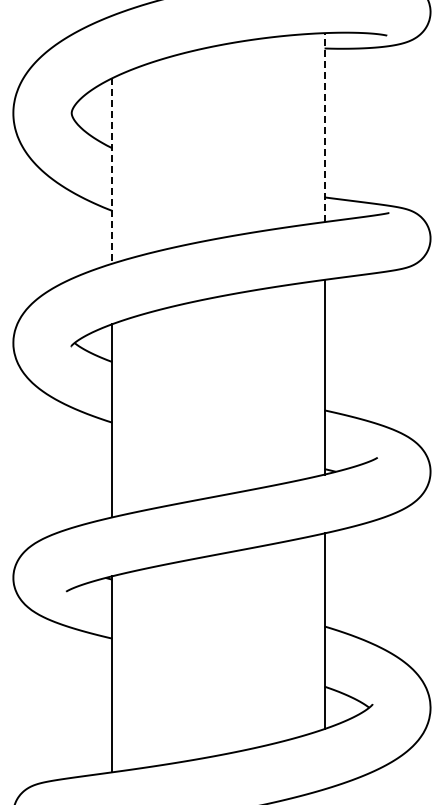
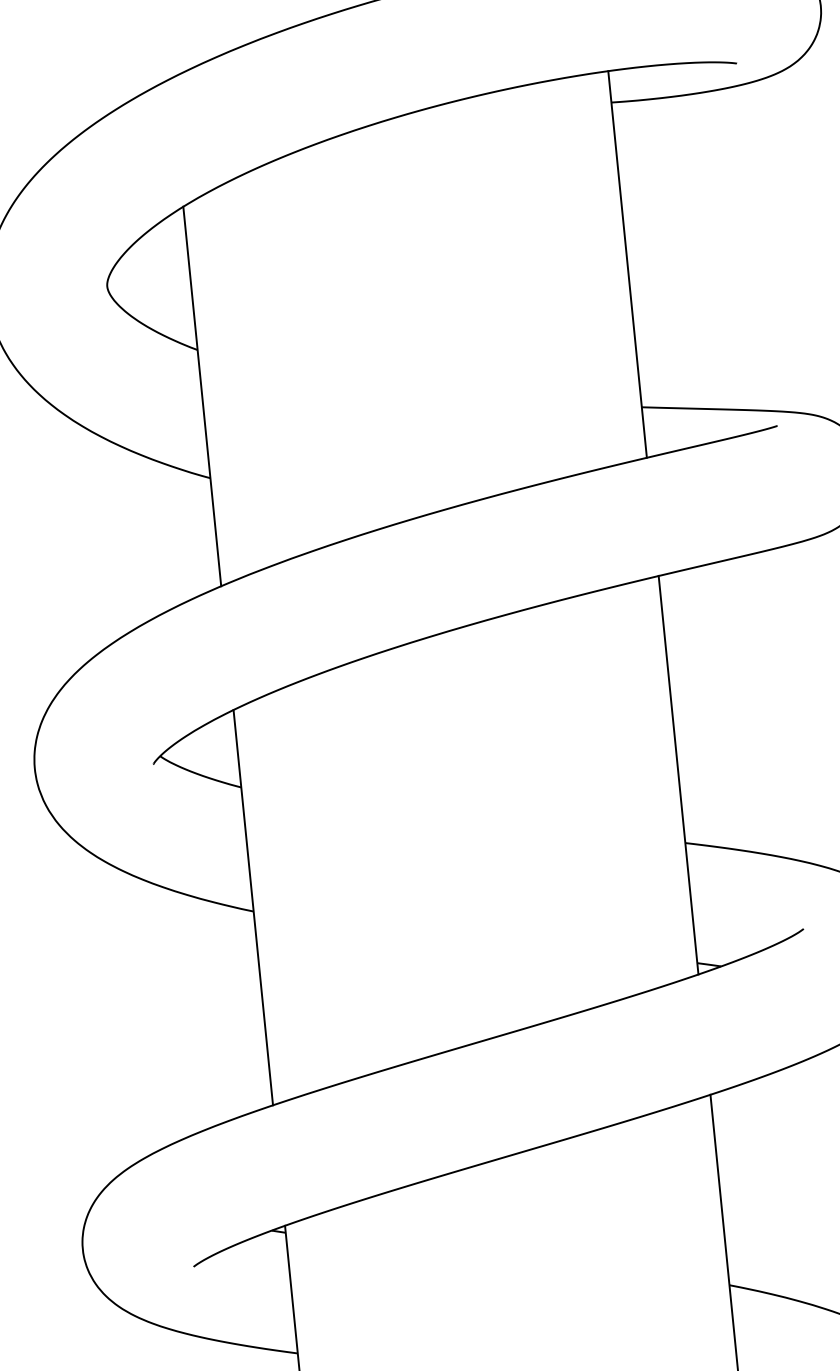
line: (324, 127) -> (627, 264), dashed -> solid
line: (112, 170) -> (202, 395), dashed -> solid

